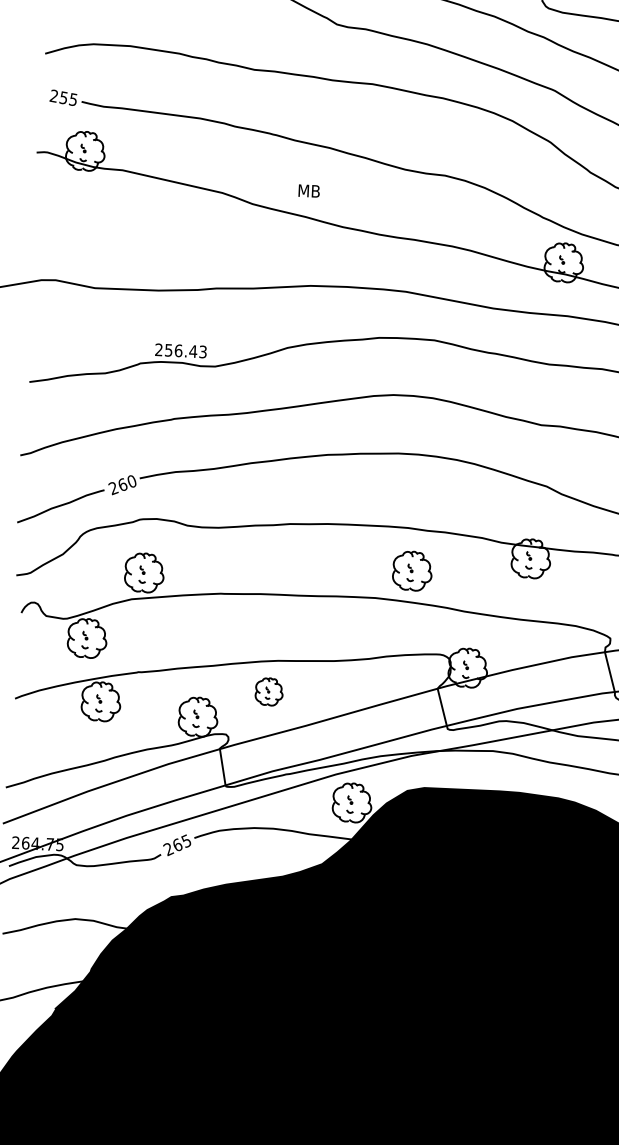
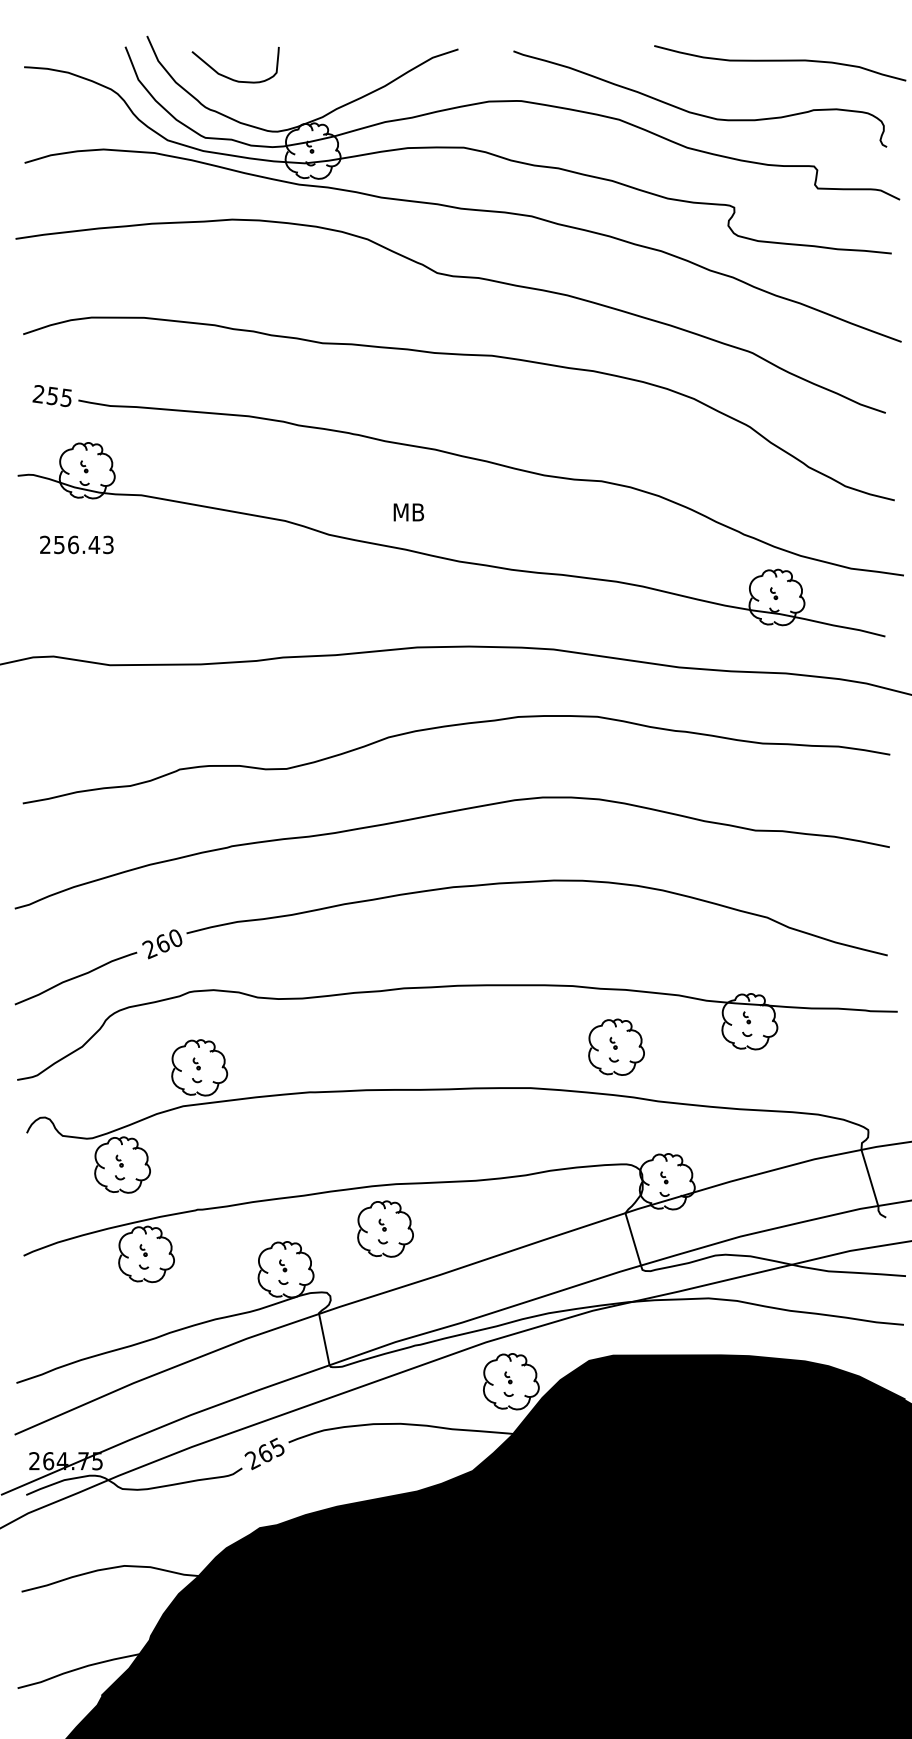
text: (180, 350) -> (76, 544), moved
part: (412, 570) -> (616, 1046), moved
part: (269, 691) -> (385, 1228), size x1.43

